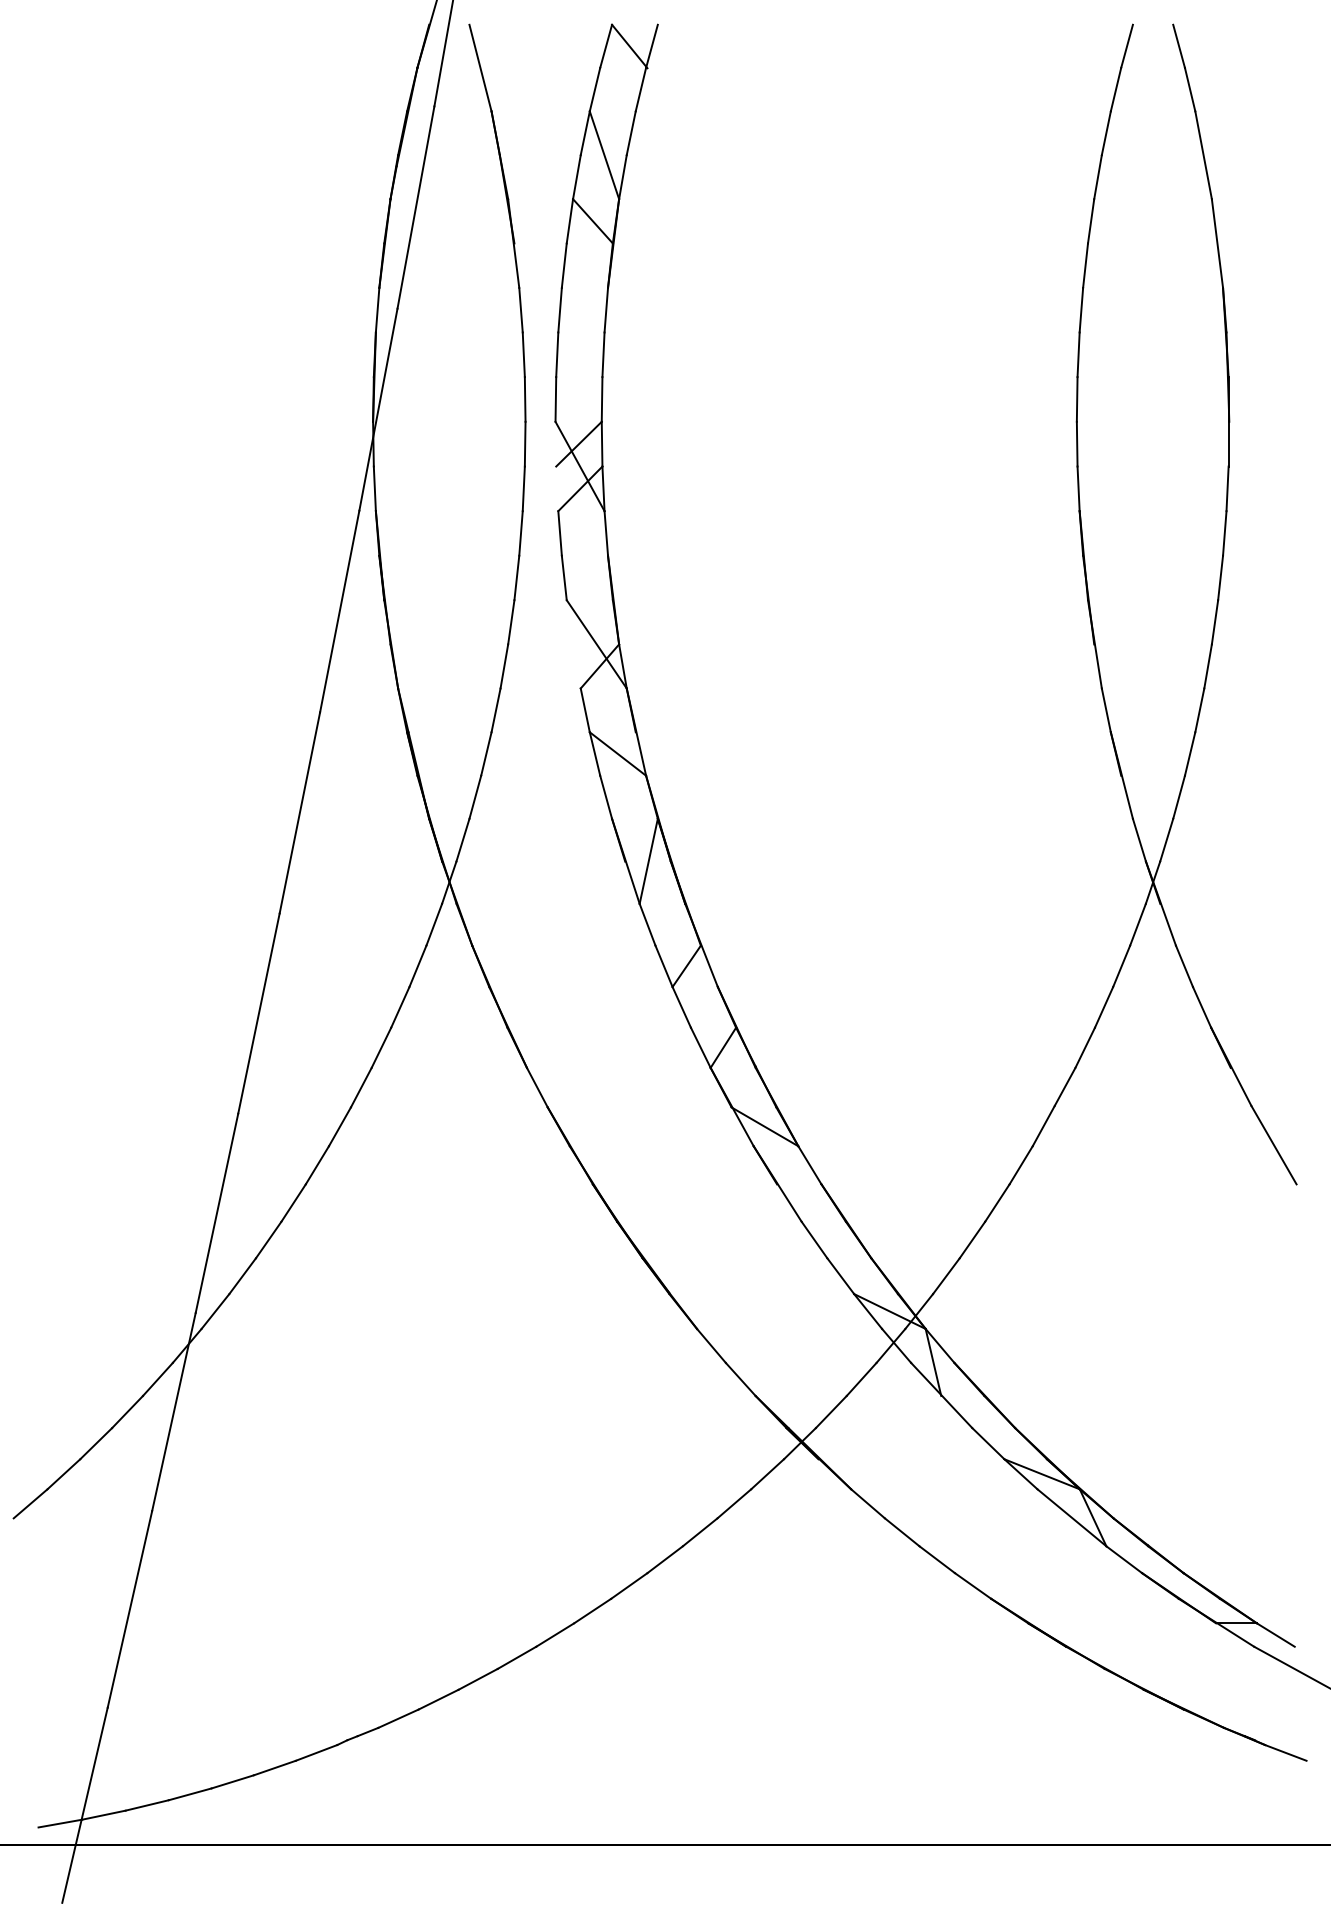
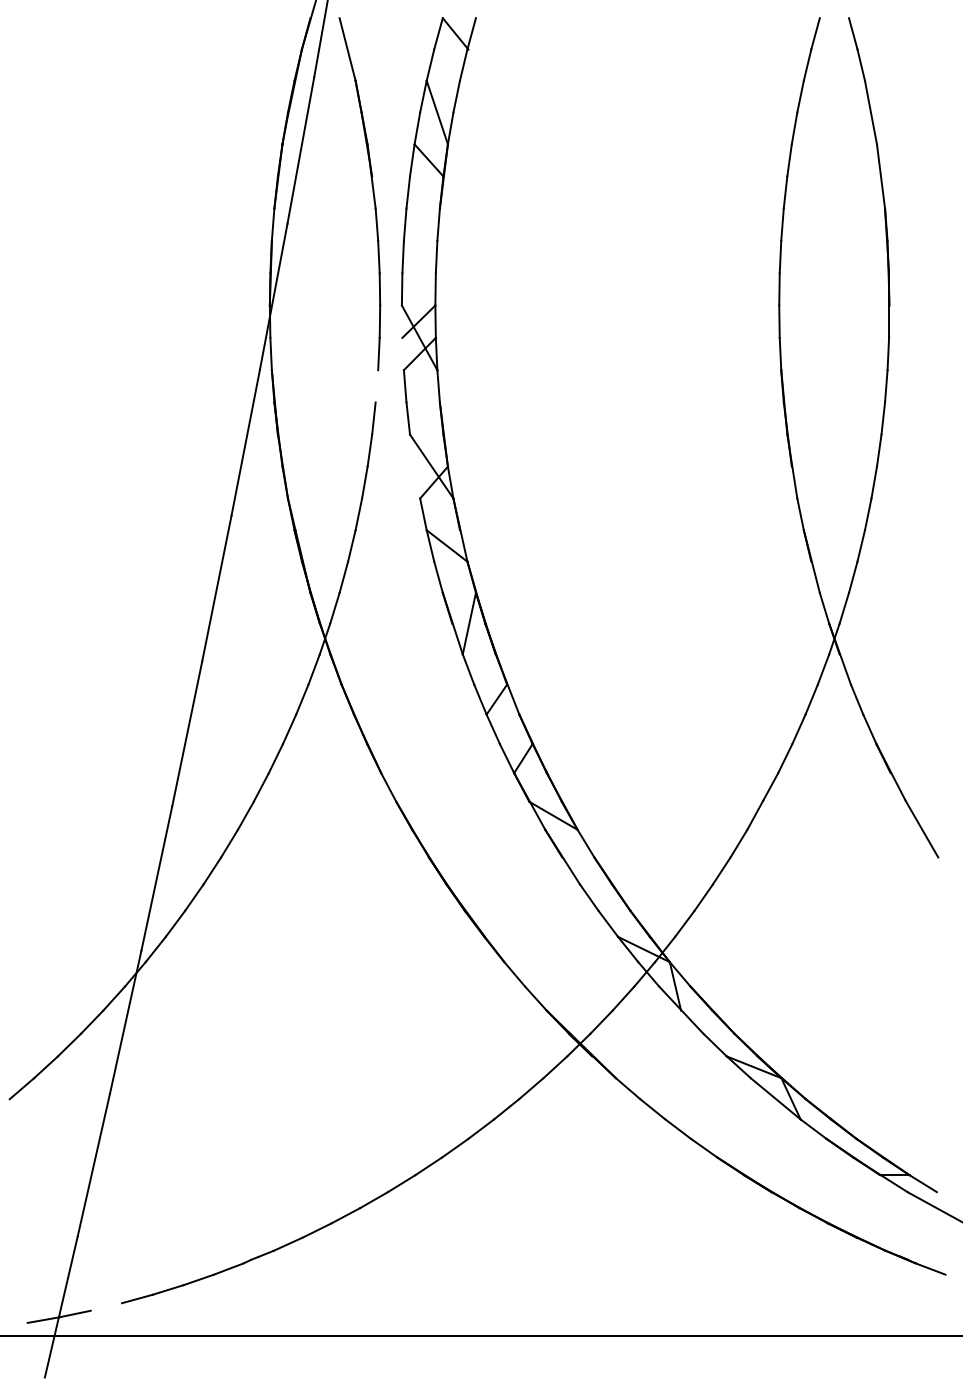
line: (520, 533) -> (376, 386), removed
line: (146, 1805) -> (105, 1307), removed

